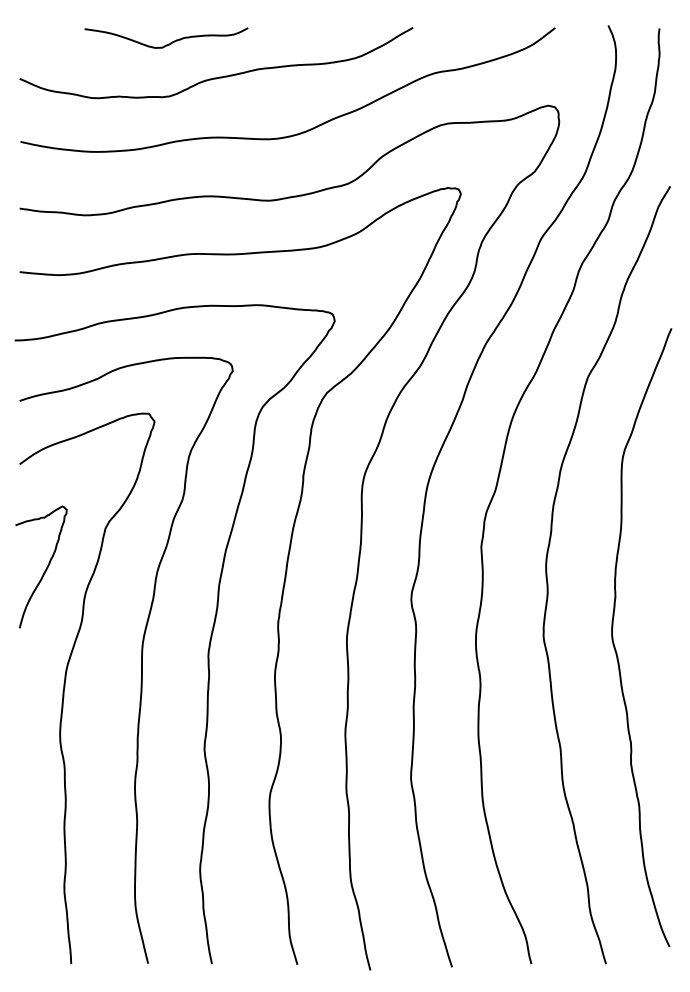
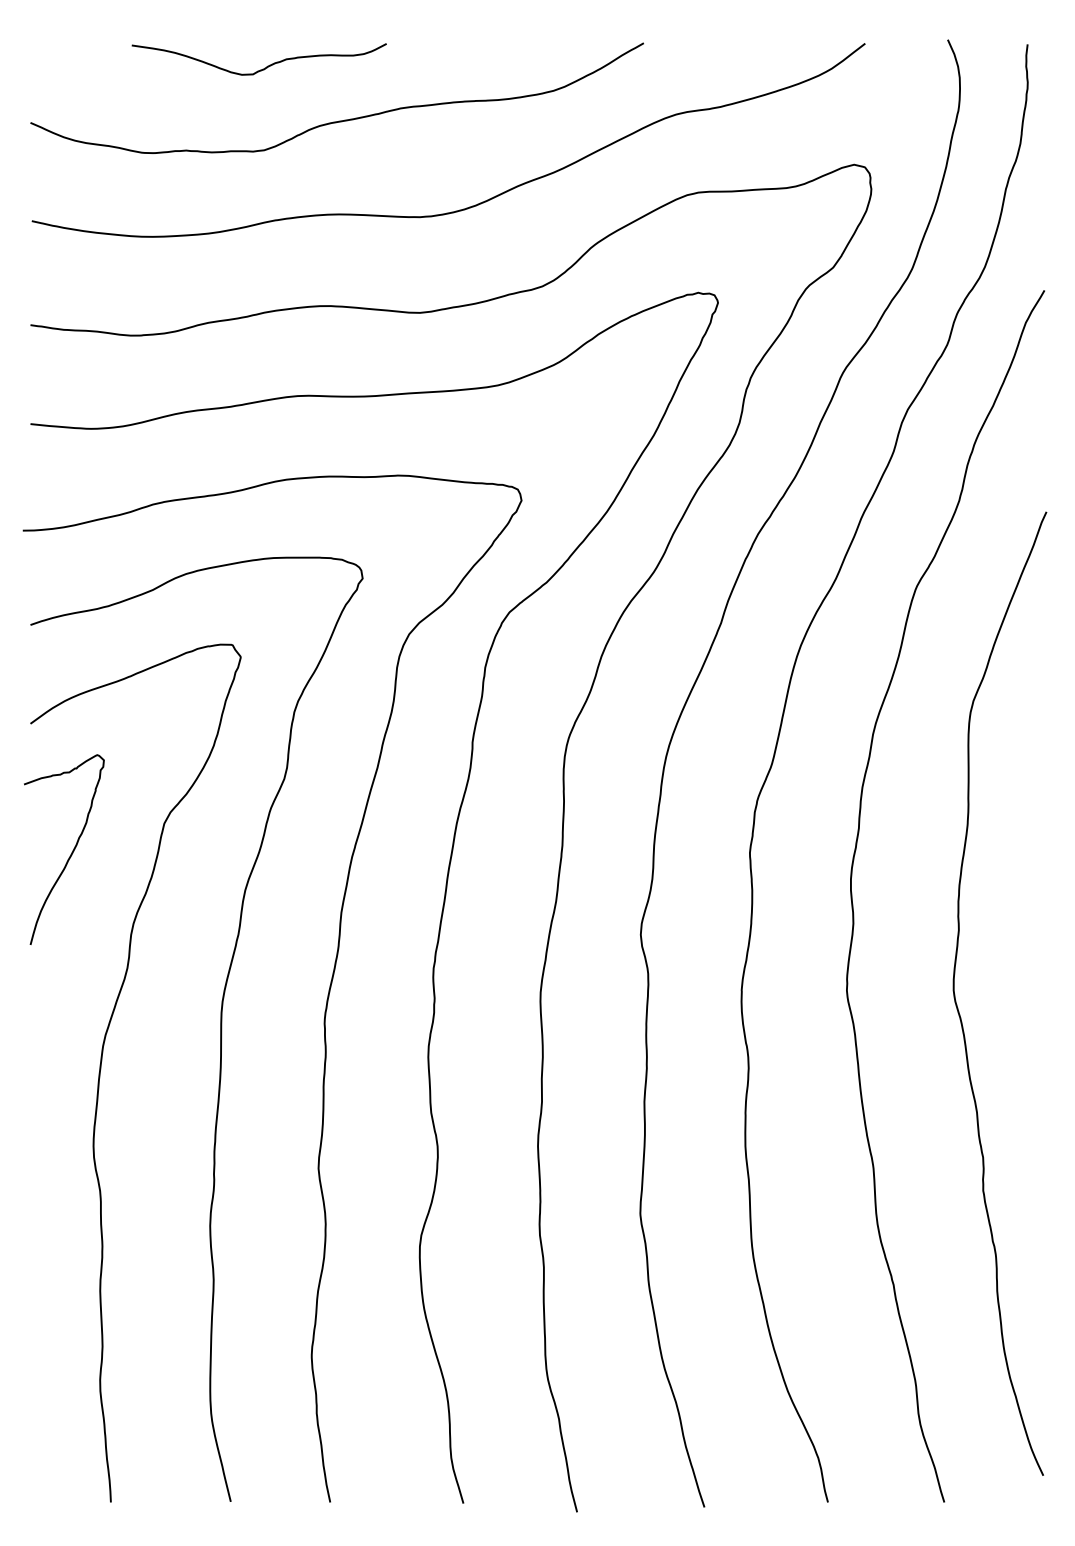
curve: (45, 568) -> (70, 851), moved

